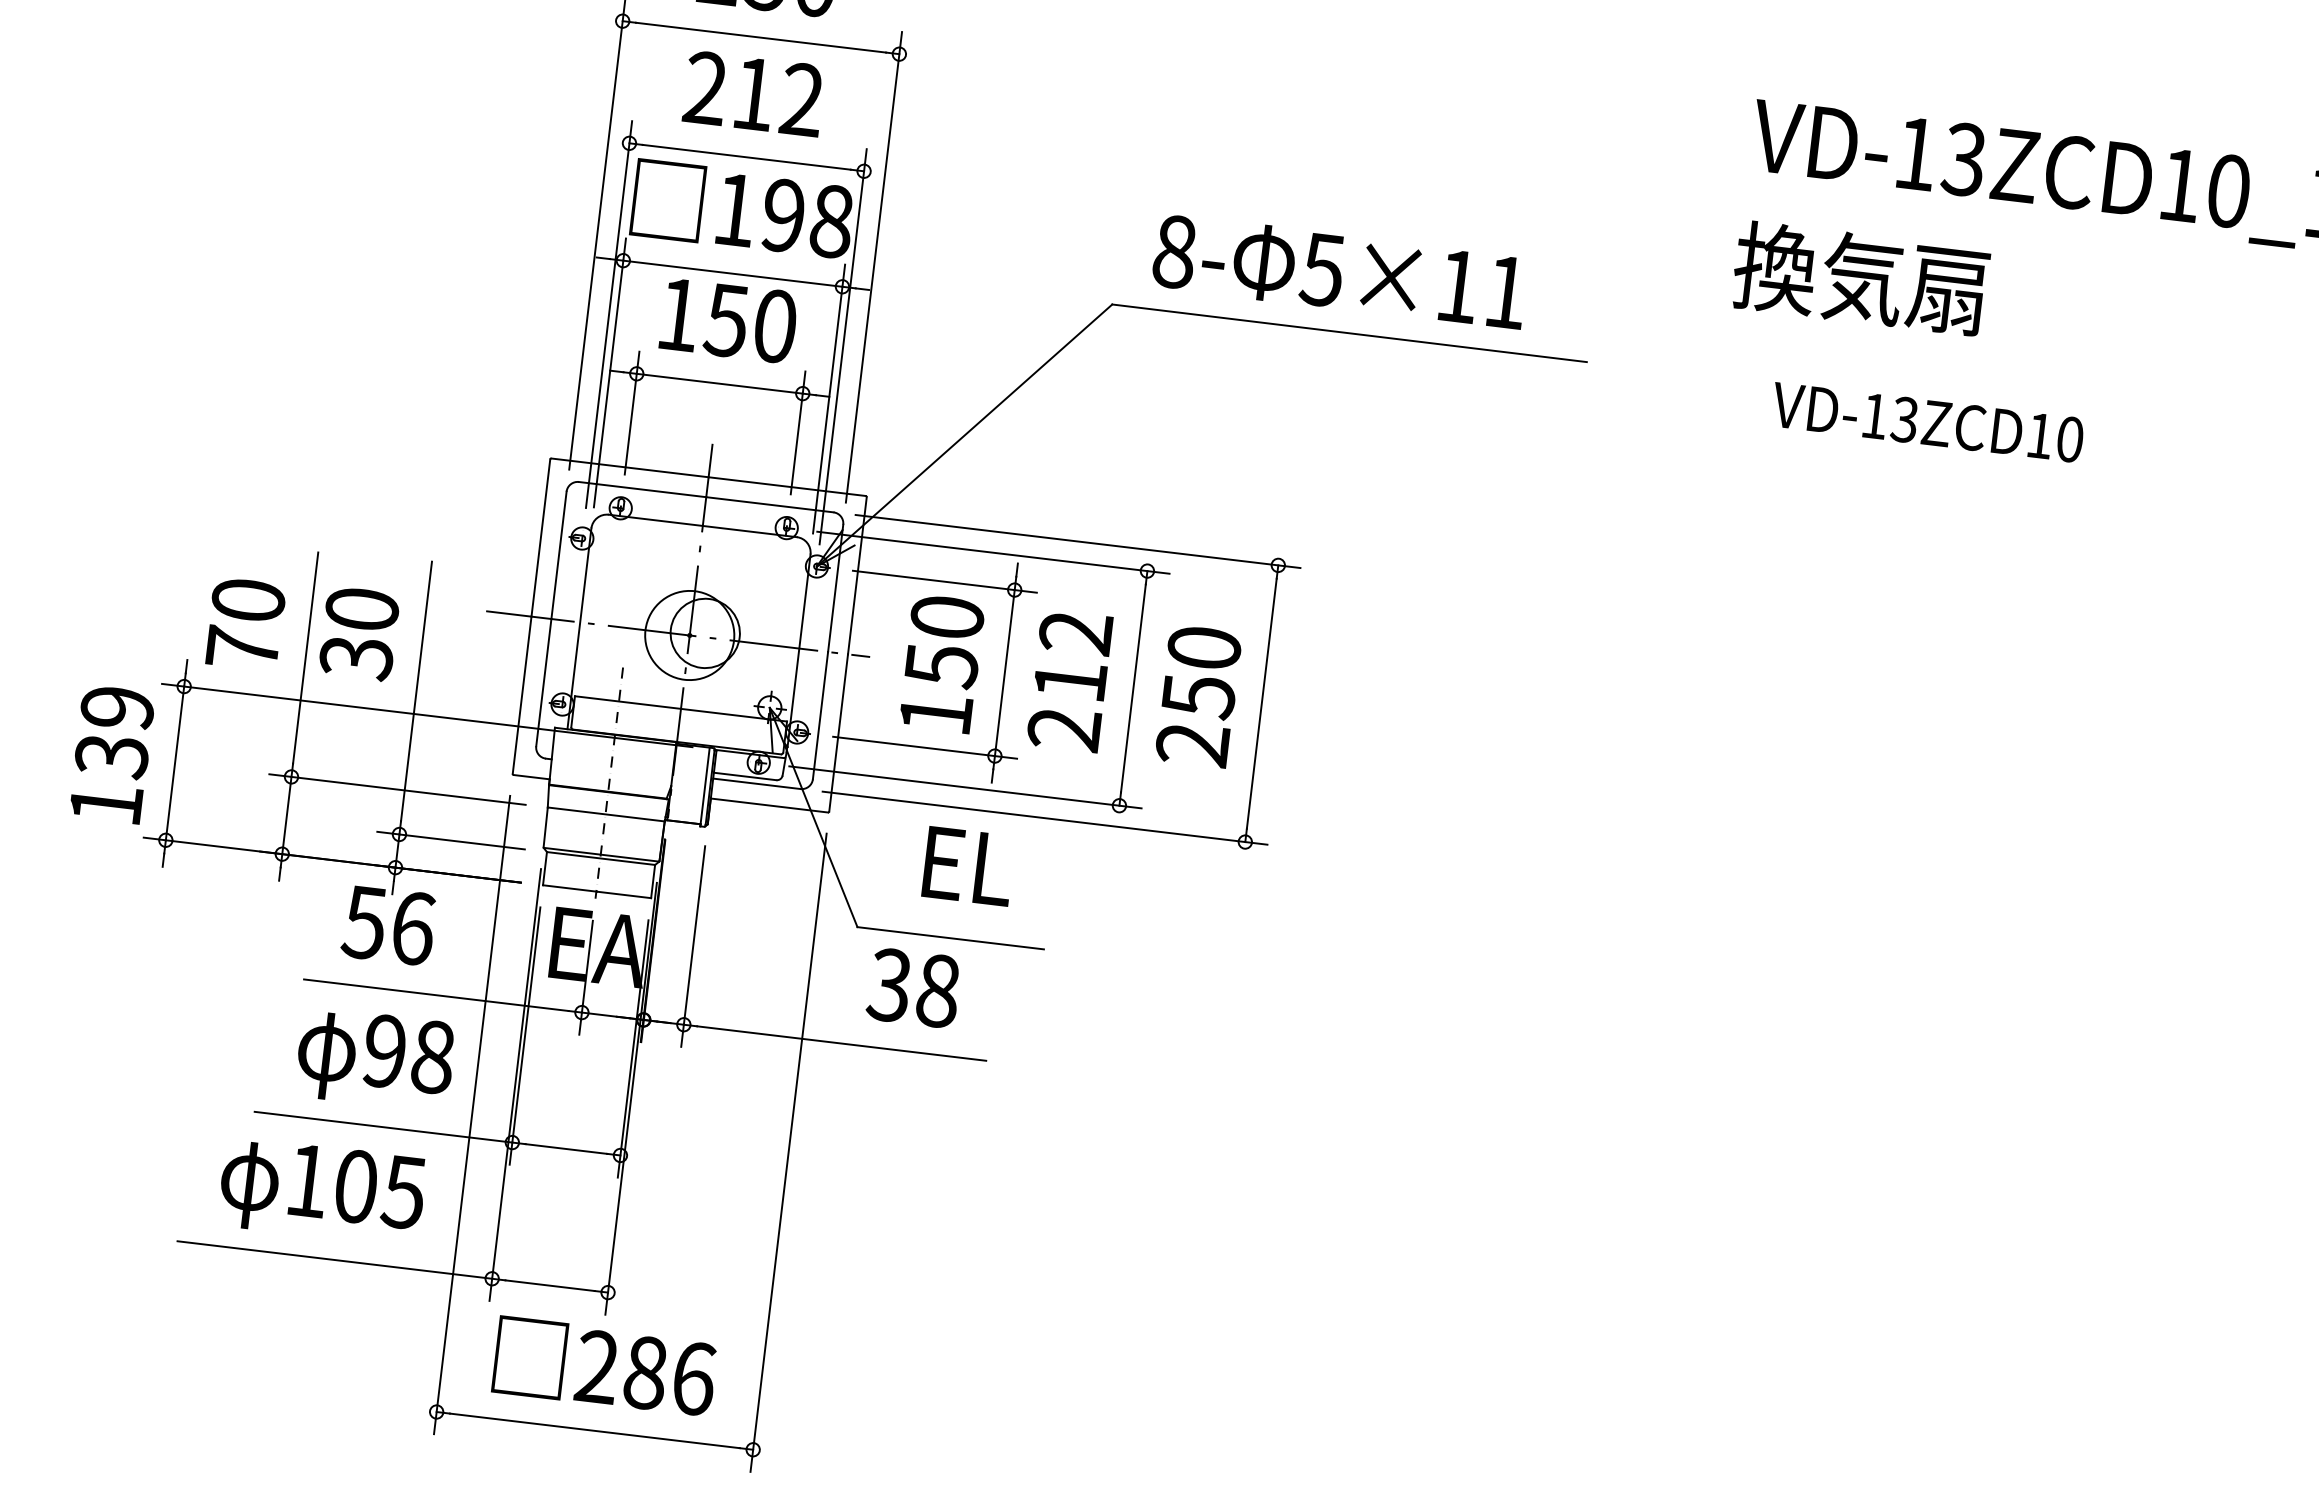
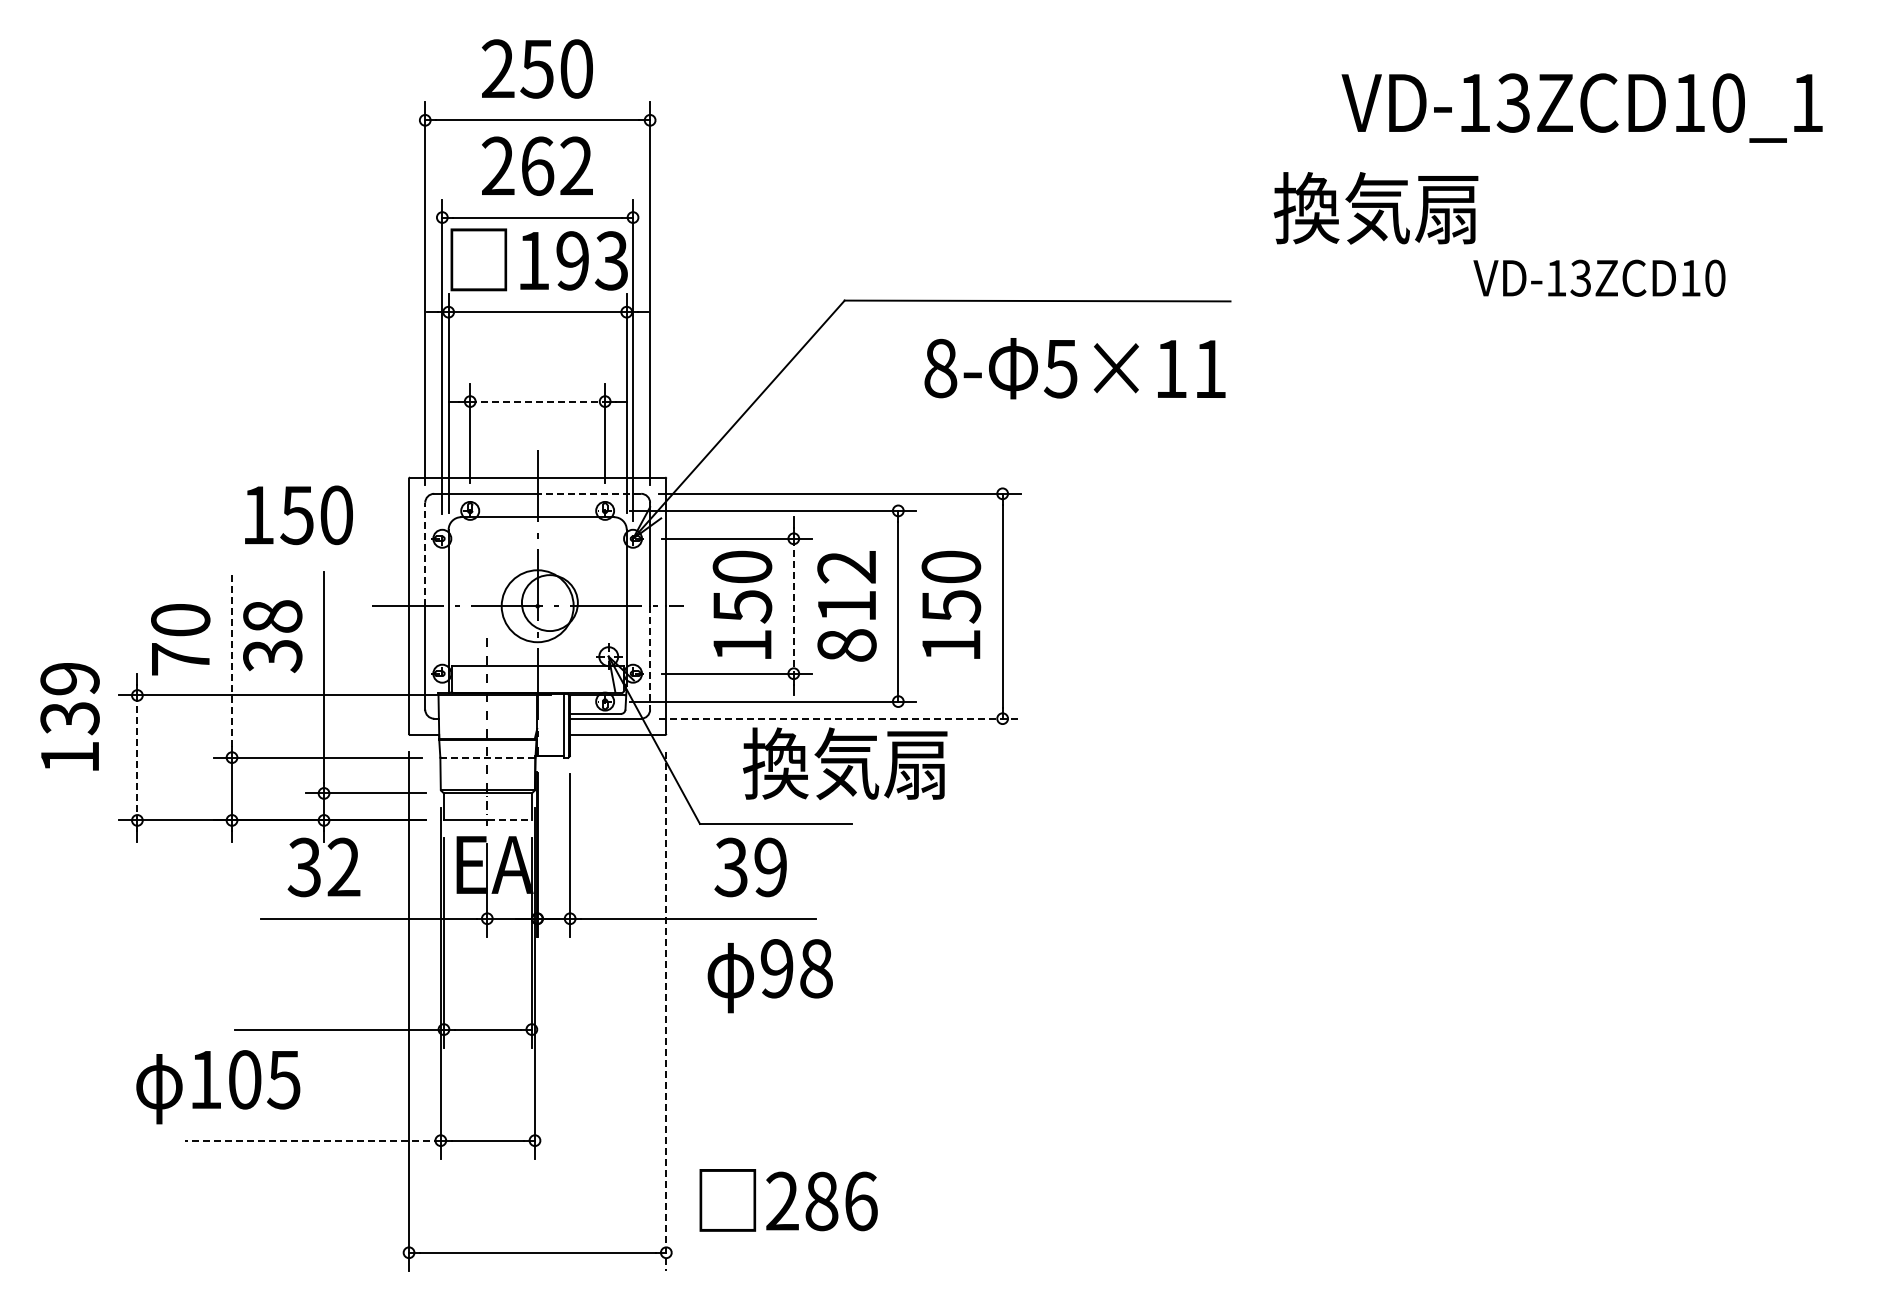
text: (755, 93) -> (538, 165), 212 -> 262
text: (831, 220) -> (611, 260), 198 -> 193
text: (1339, 271) -> (1074, 368), moved
text: (1860, 278) -> (1375, 208), moved
text: (728, 320) -> (298, 515), moved
line: (720, 383) -> (538, 401), solid -> dashed
text: (1927, 421) -> (1599, 277), moved
line: (770, 504) -> (589, 493), solid -> dashed
line: (559, 555) -> (425, 554), solid -> dashed
text: (361, 609) -> (272, 616), 30 -> 38
line: (306, 658) -> (232, 661), solid -> dashed
line: (1004, 673) -> (793, 606), solid -> dashed
line: (821, 715) -> (650, 657), solid -> dashed
text: (1063, 729) -> (846, 645), 212 -> 812
text: (1191, 744) -> (950, 645), 250 -> 150
text: (111, 754) -> (69, 716), moved
line: (175, 764) -> (137, 758), solid -> dashed
line: (605, 814) -> (487, 757), solid -> dashed
line: (1044, 817) -> (839, 718), solid -> dashed
text: (1045, 874) -> (845, 763), EL -> 換気扇
line: (623, 894) -> (509, 820), solid -> dashed
text: (387, 925) -> (323, 867), 56 -> 32
text: (937, 991) -> (770, 867), 38 -> 39
text: (374, 1059) -> (769, 976), moved
line: (788, 1152) -> (666, 1011), solid -> dashed
text: (322, 1192) -> (218, 1087), moved
line: (334, 1259) -> (312, 1140), solid -> dashed
text: (604, 1366) -> (788, 1200), moved

